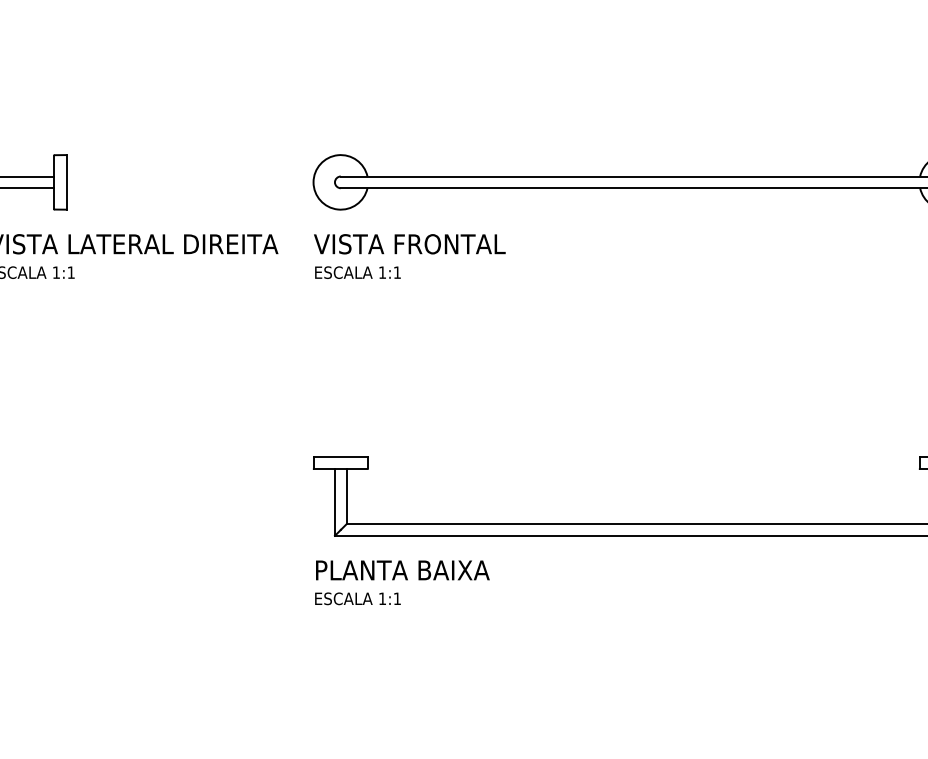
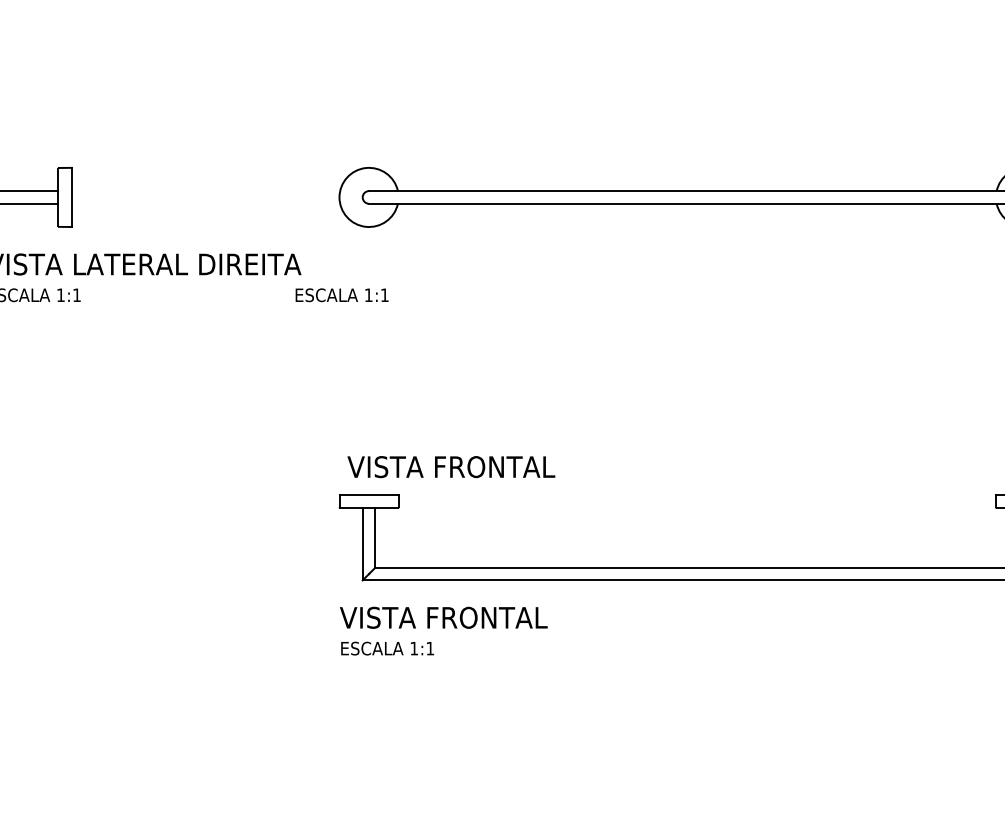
text: (409, 244) -> (451, 467), moved
text: (357, 272) -> (341, 295), moved
text: (409, 570) -> (443, 617), PLANTA BAIXA -> VISTA FRONTAL

